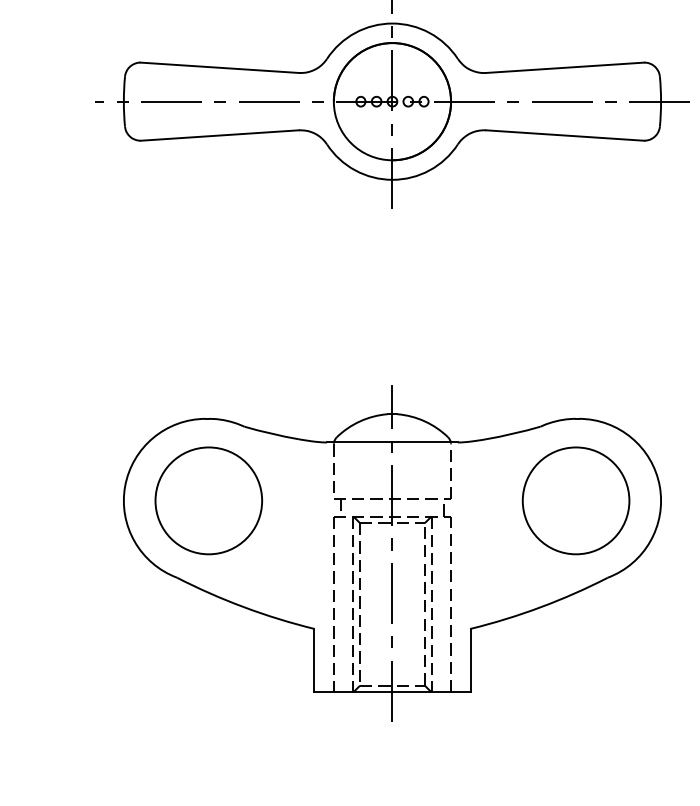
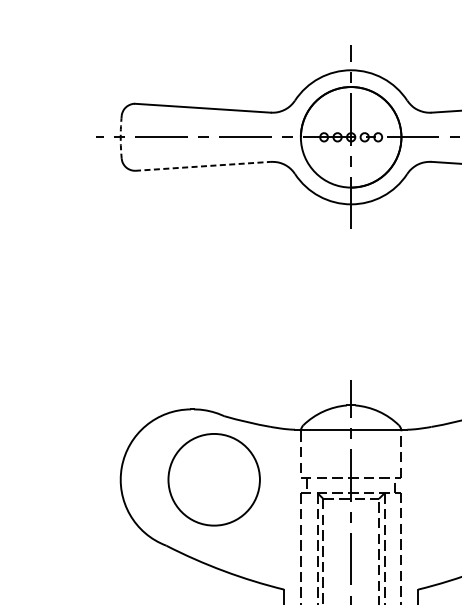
arc: (123, 101) -> (120, 137), solid -> dashed
line: (220, 135) -> (203, 166), solid -> dashed
part: (208, 500) -> (213, 479), moved

